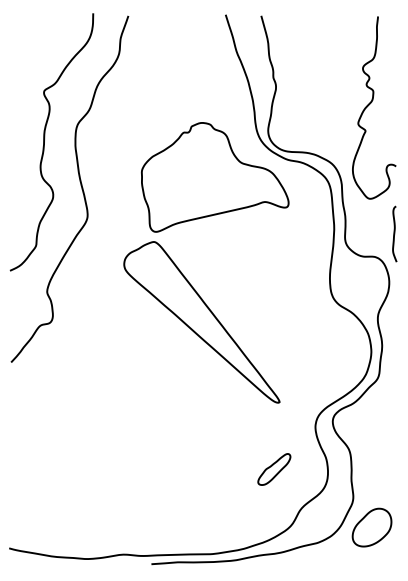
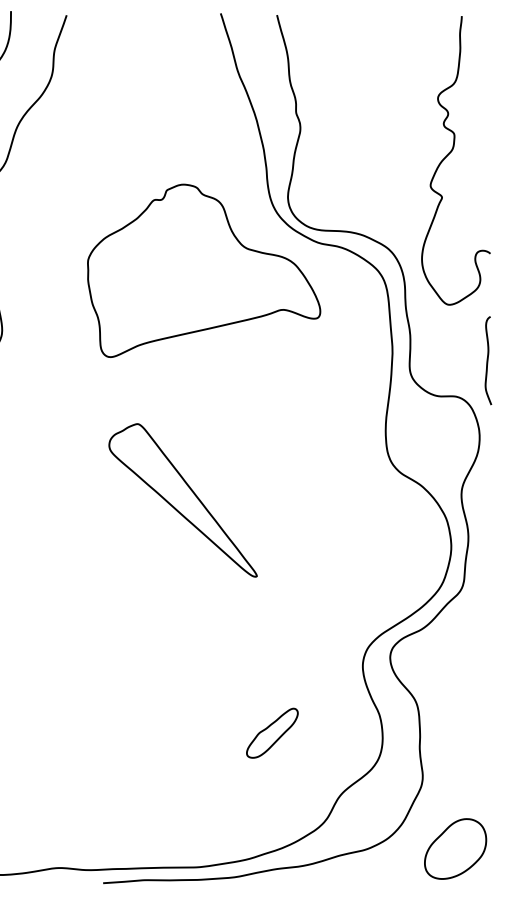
part: (201, 322) -> (182, 500), size x0.6
part: (274, 469) -> (272, 733), moved
part: (371, 527) -> (454, 848), moved

